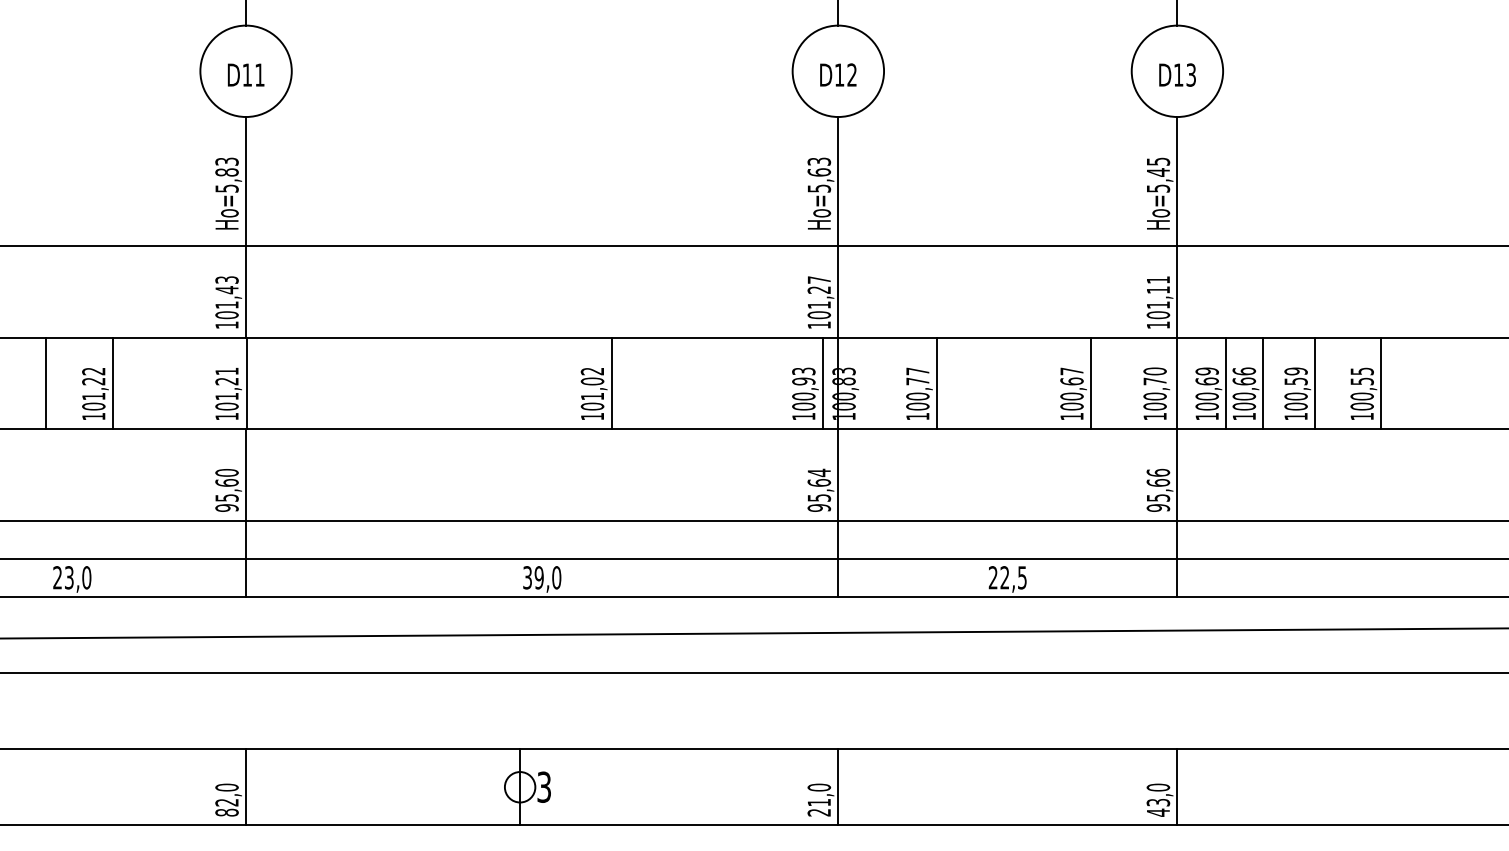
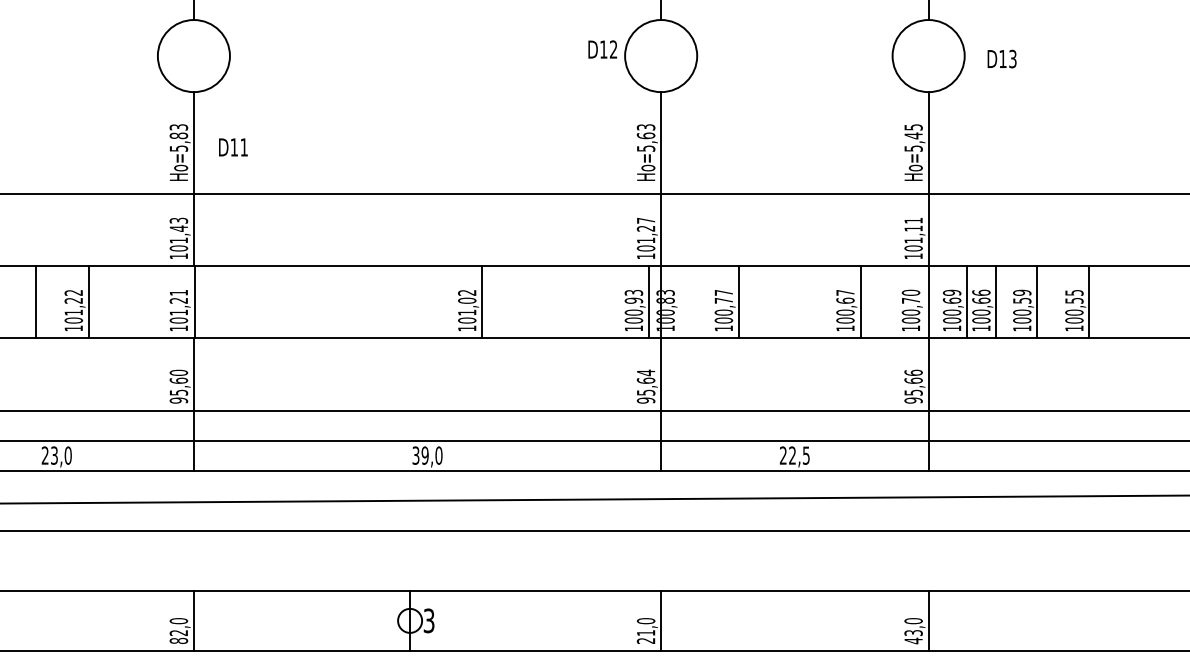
text: (245, 74) -> (232, 146), moved
text: (838, 74) -> (602, 49), moved
text: (1177, 74) -> (1002, 58), moved

